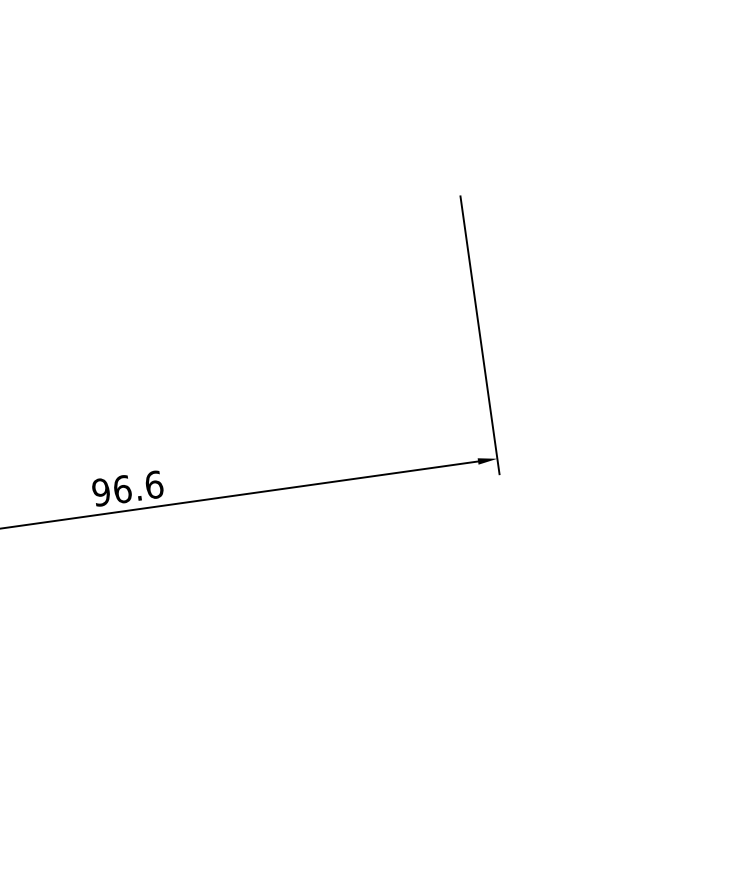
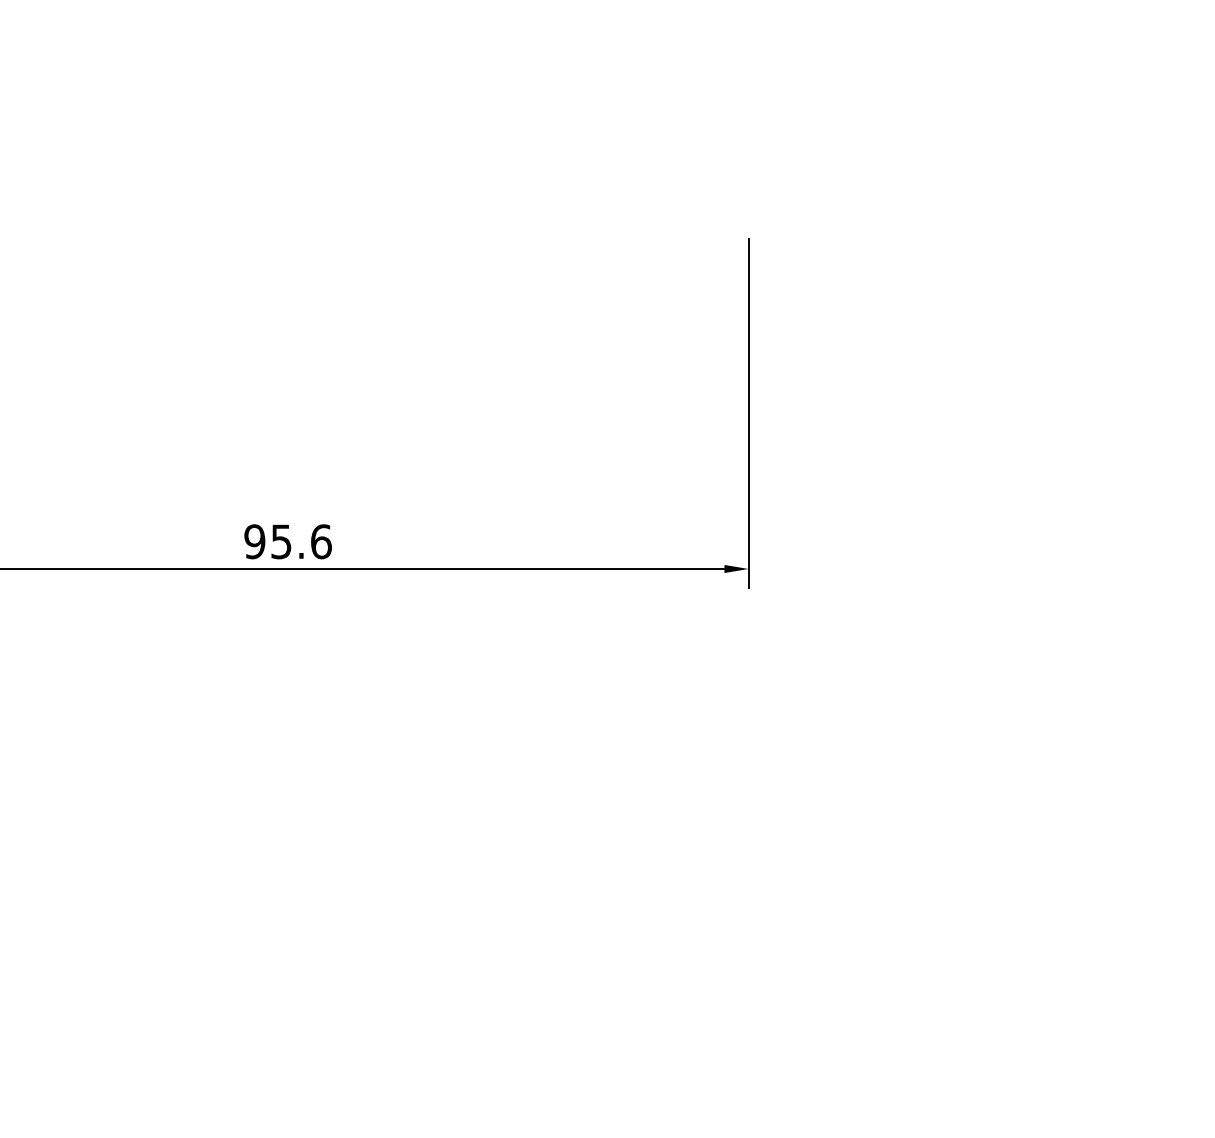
text: (122, 489) -> (281, 541), 96.6 -> 95.6

